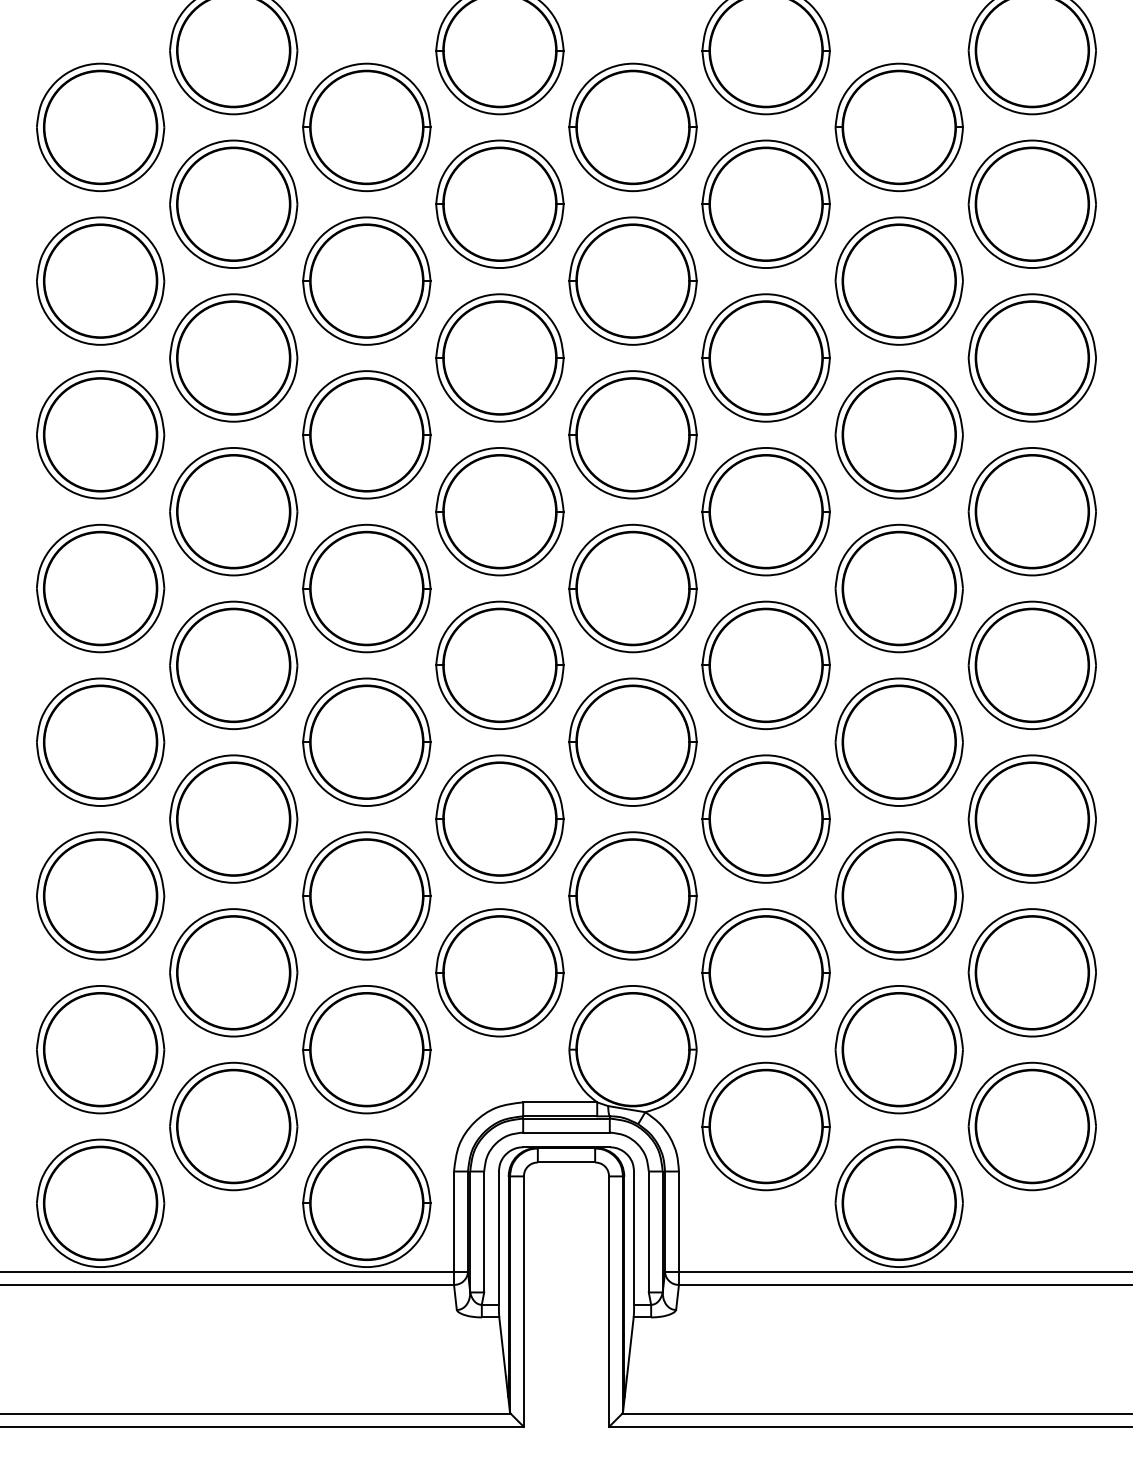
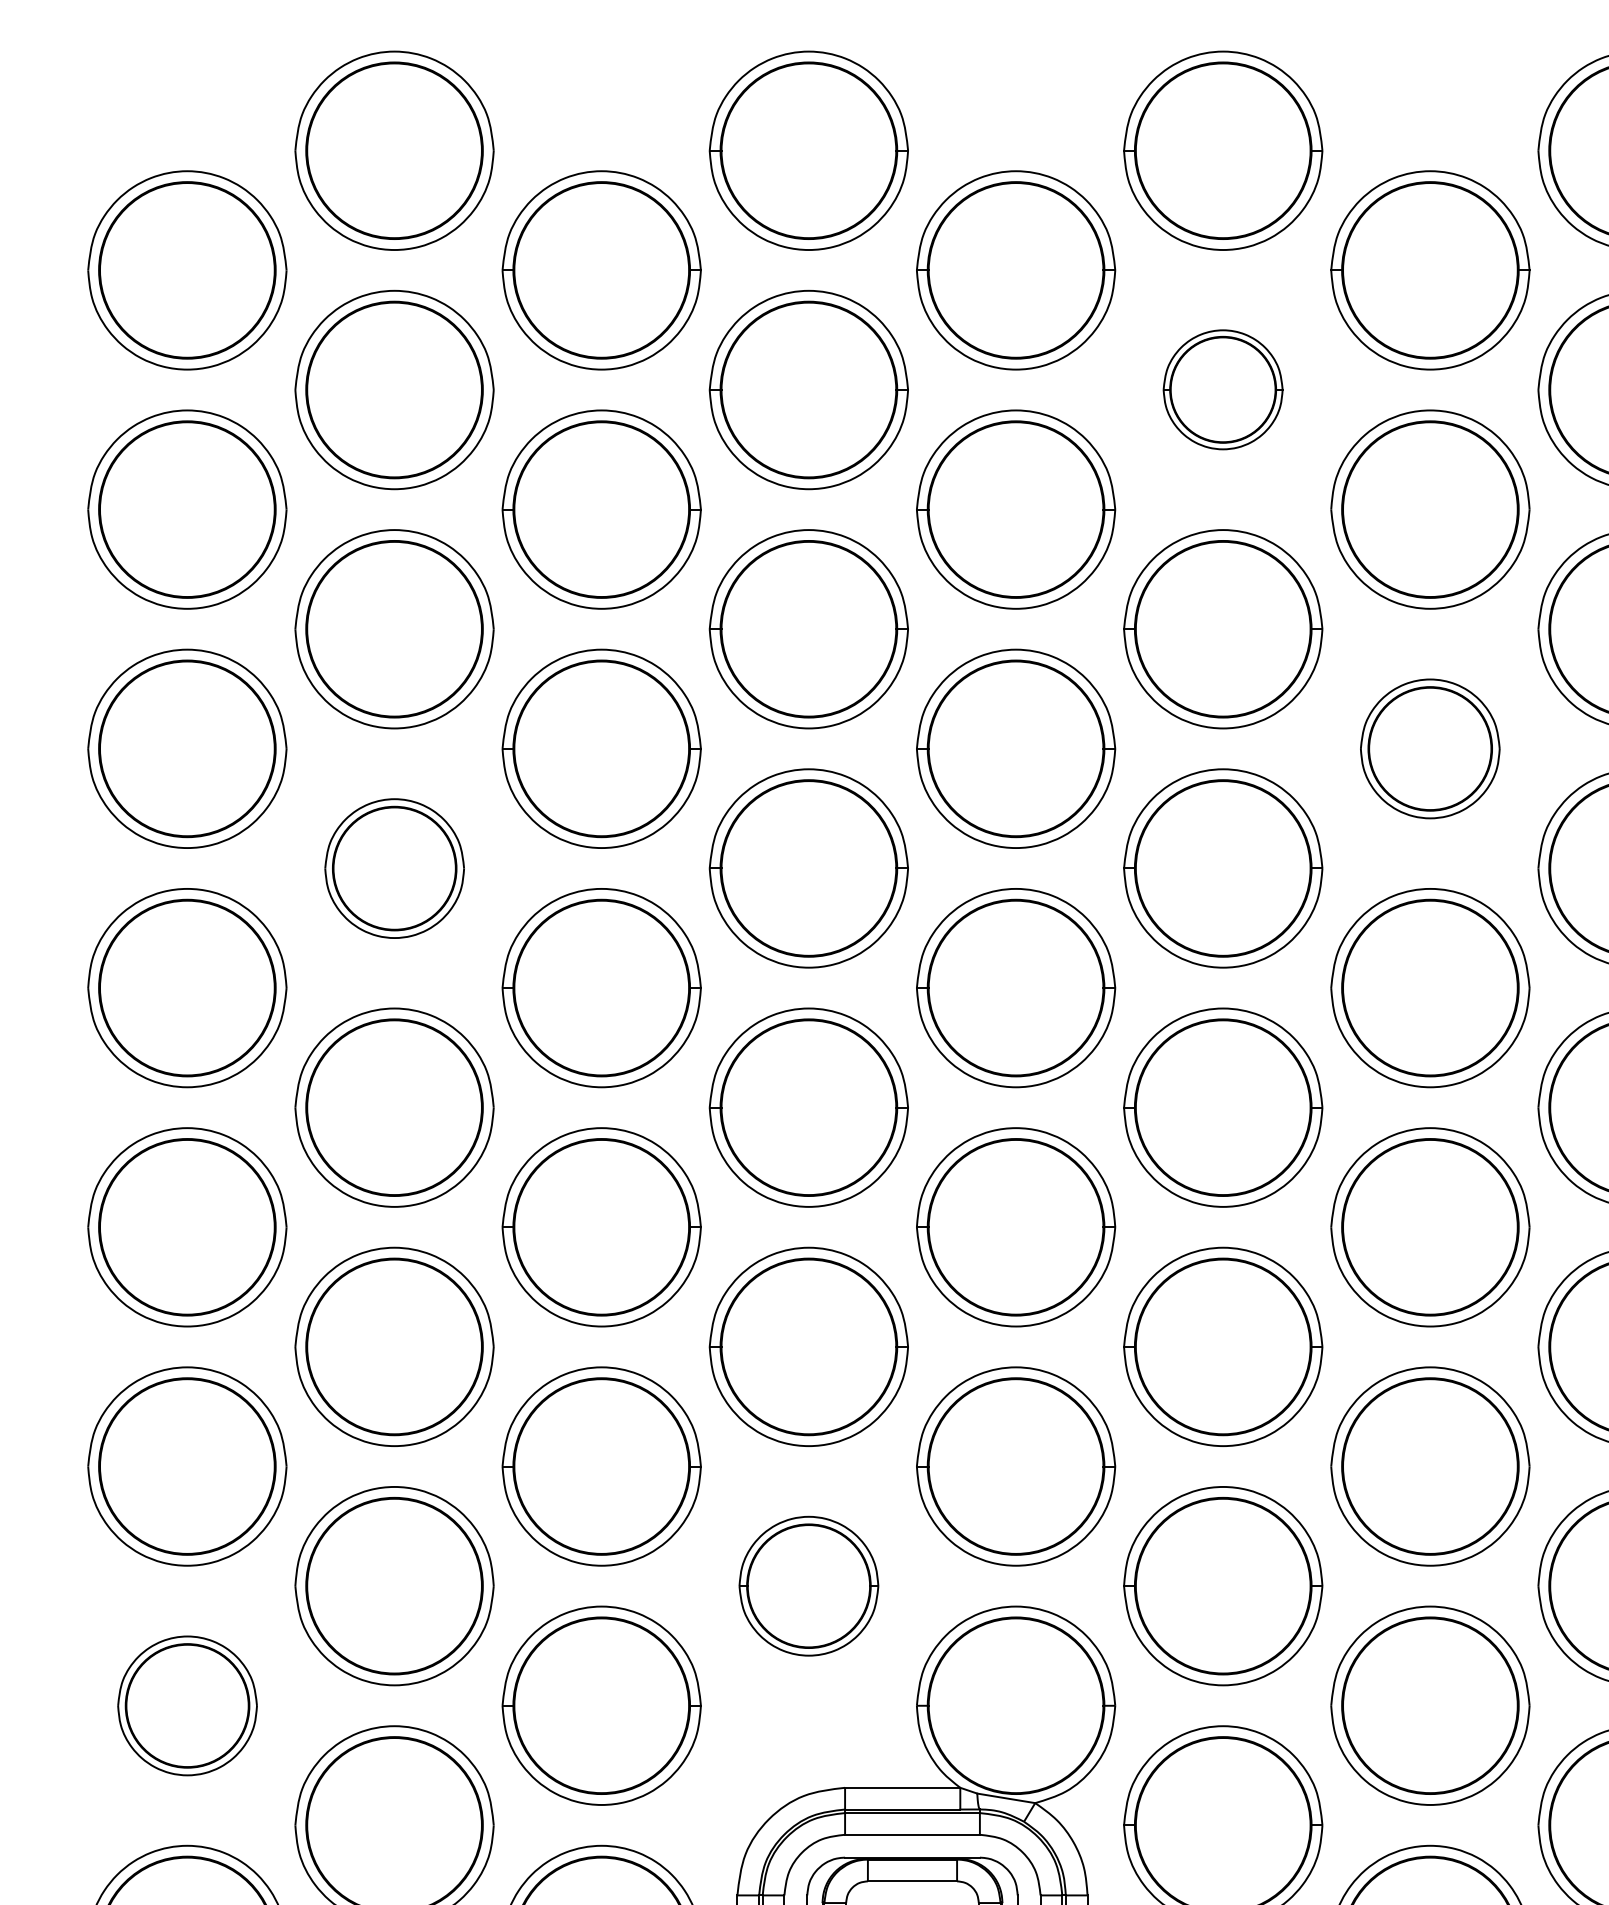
part: (765, 203) -> (1222, 388), size x0.6
part: (898, 434) -> (1429, 748), size x0.7
part: (233, 511) -> (394, 868), size x0.7
part: (499, 972) -> (808, 1585), size x0.7
part: (100, 1049) -> (187, 1705), size x0.7

